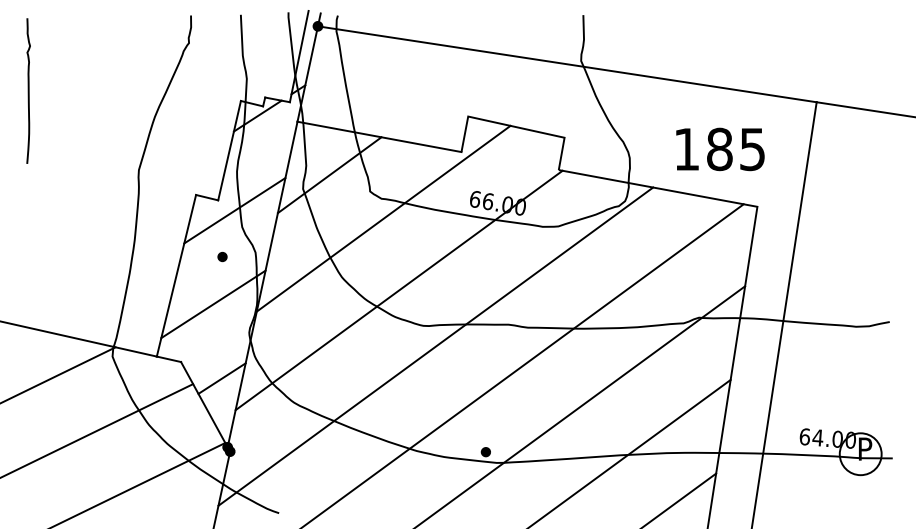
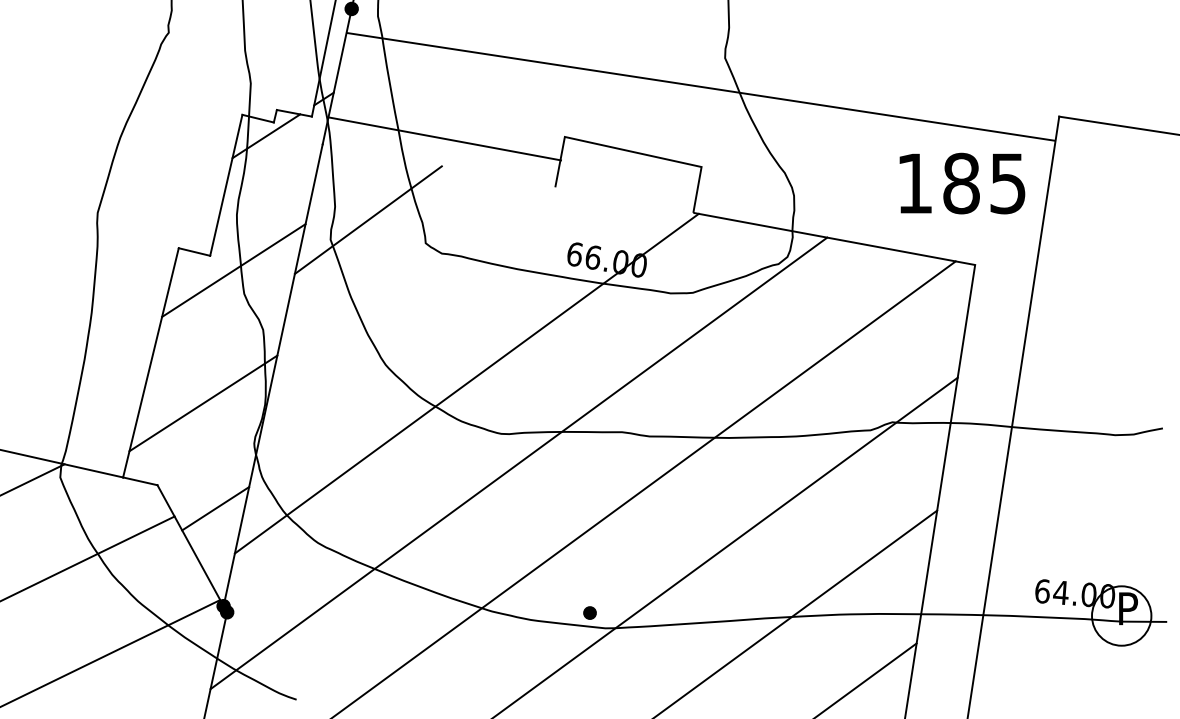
line: (566, 64) -> (700, 87), moved
line: (379, 136) -> (444, 138), moved
text: (720, 149) -> (962, 183), moved
line: (383, 218) -> (444, 281), removed
part: (222, 256) -> (216, 335), removed

